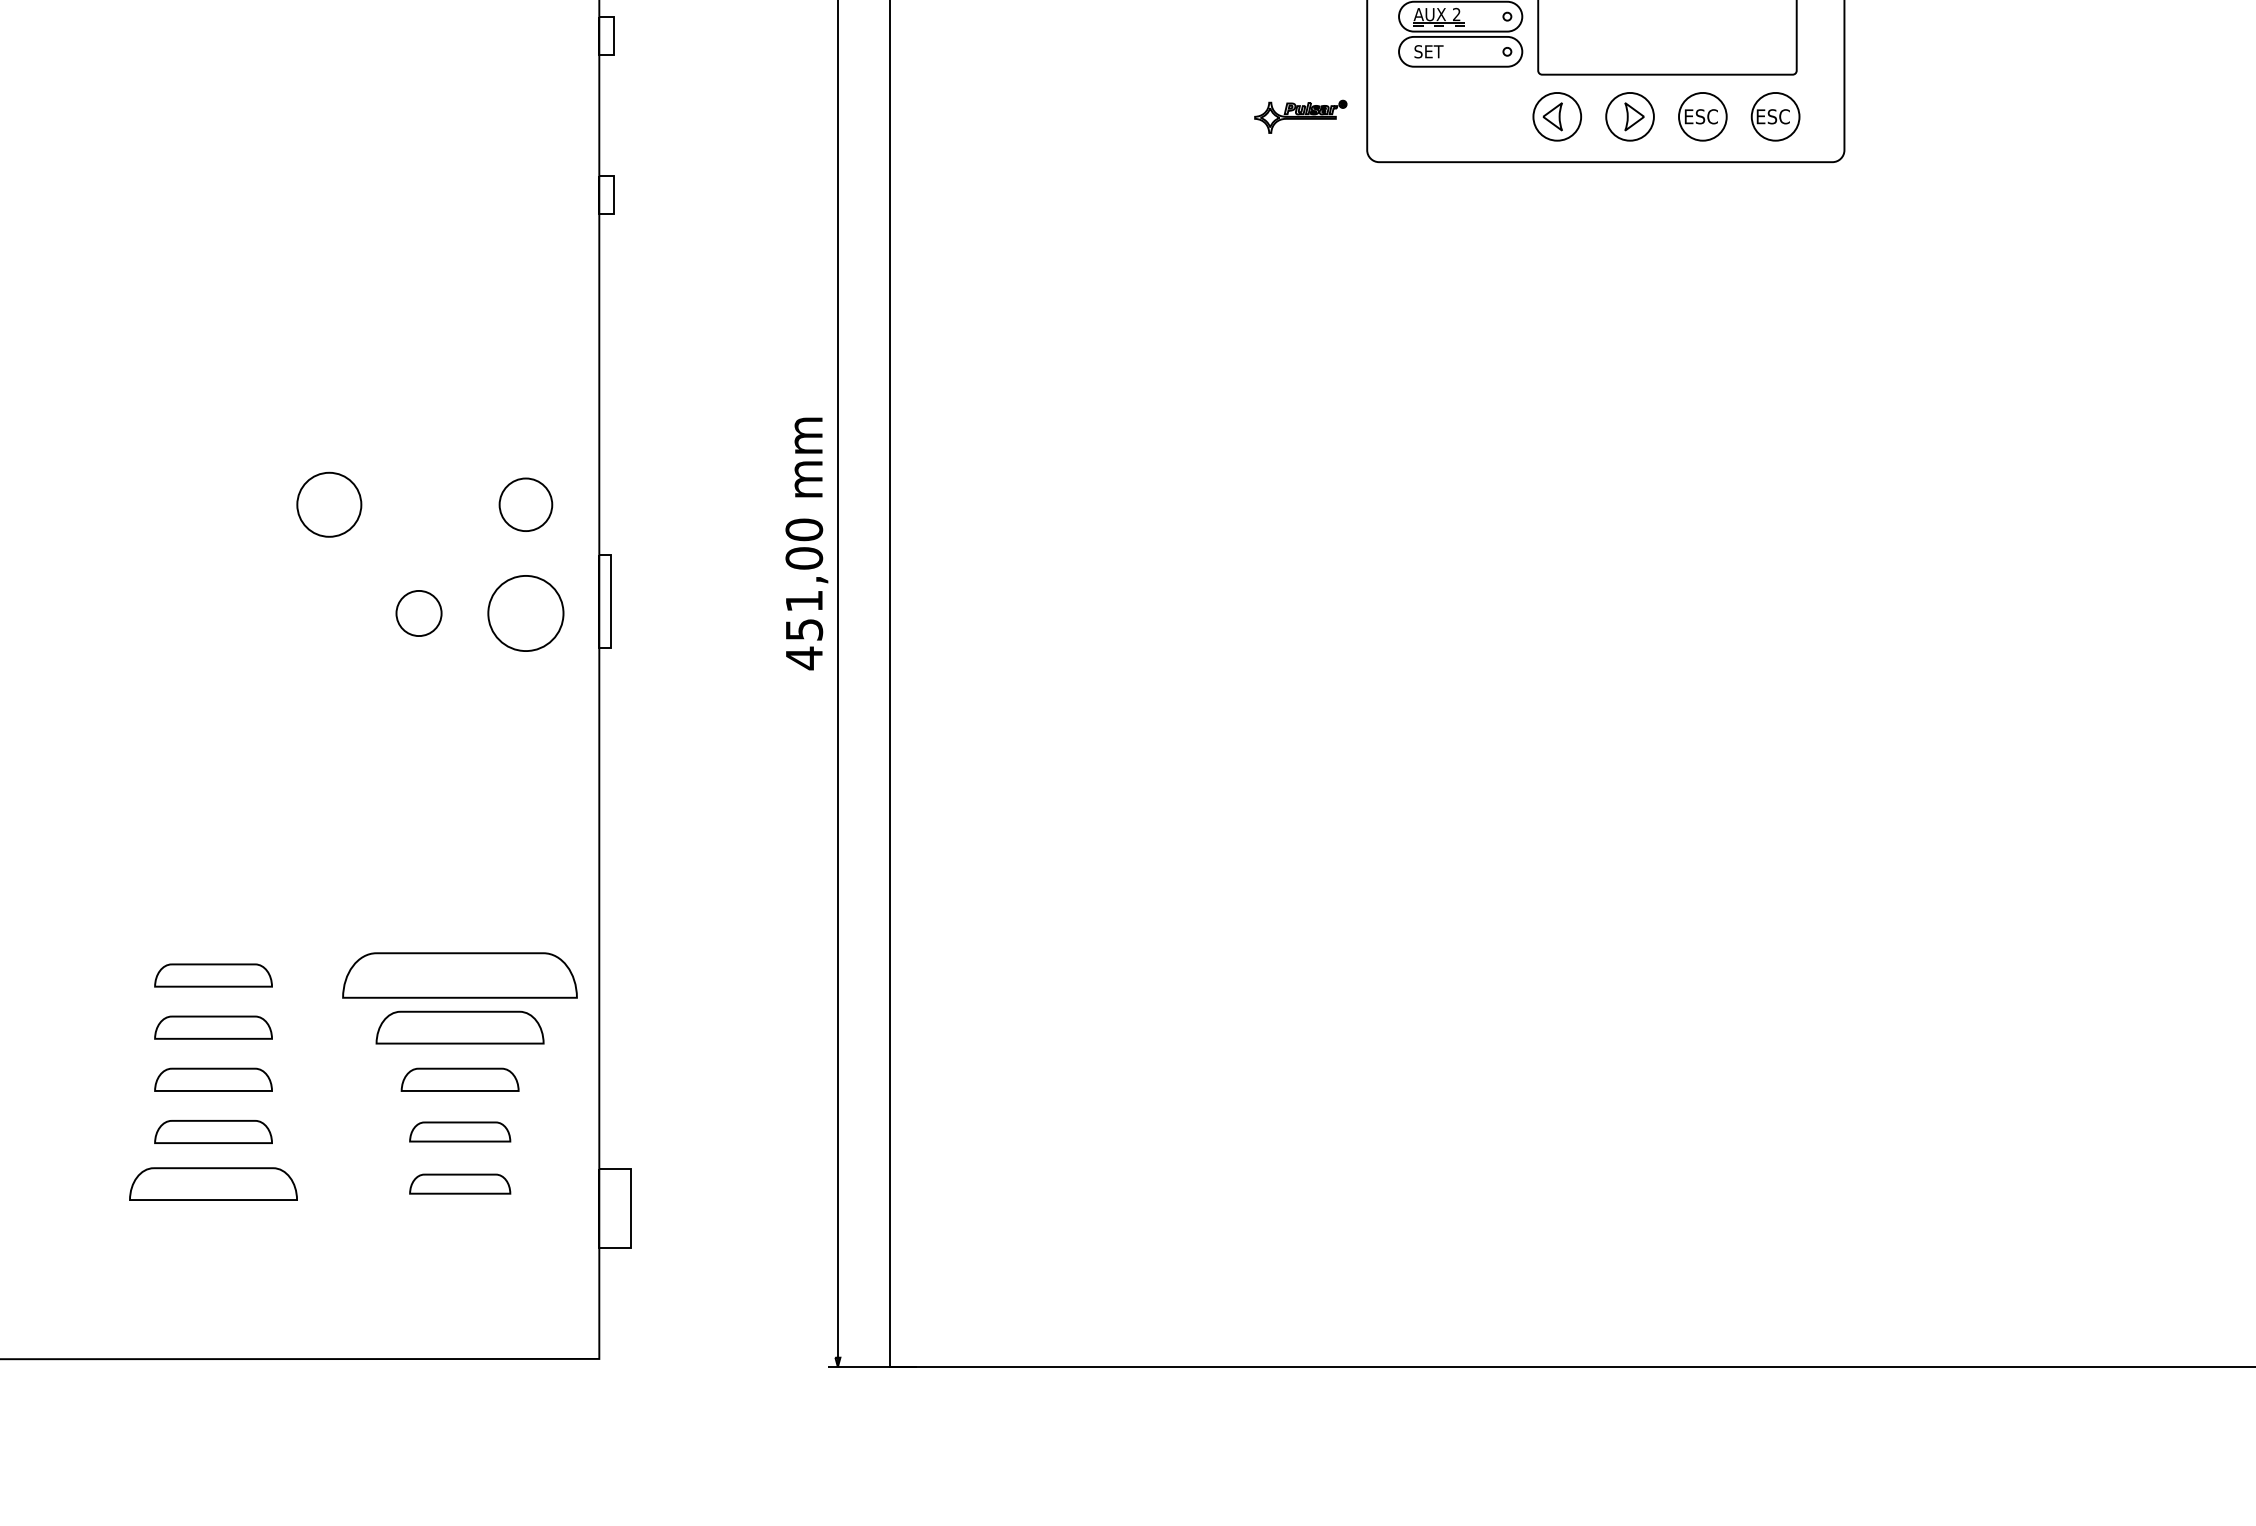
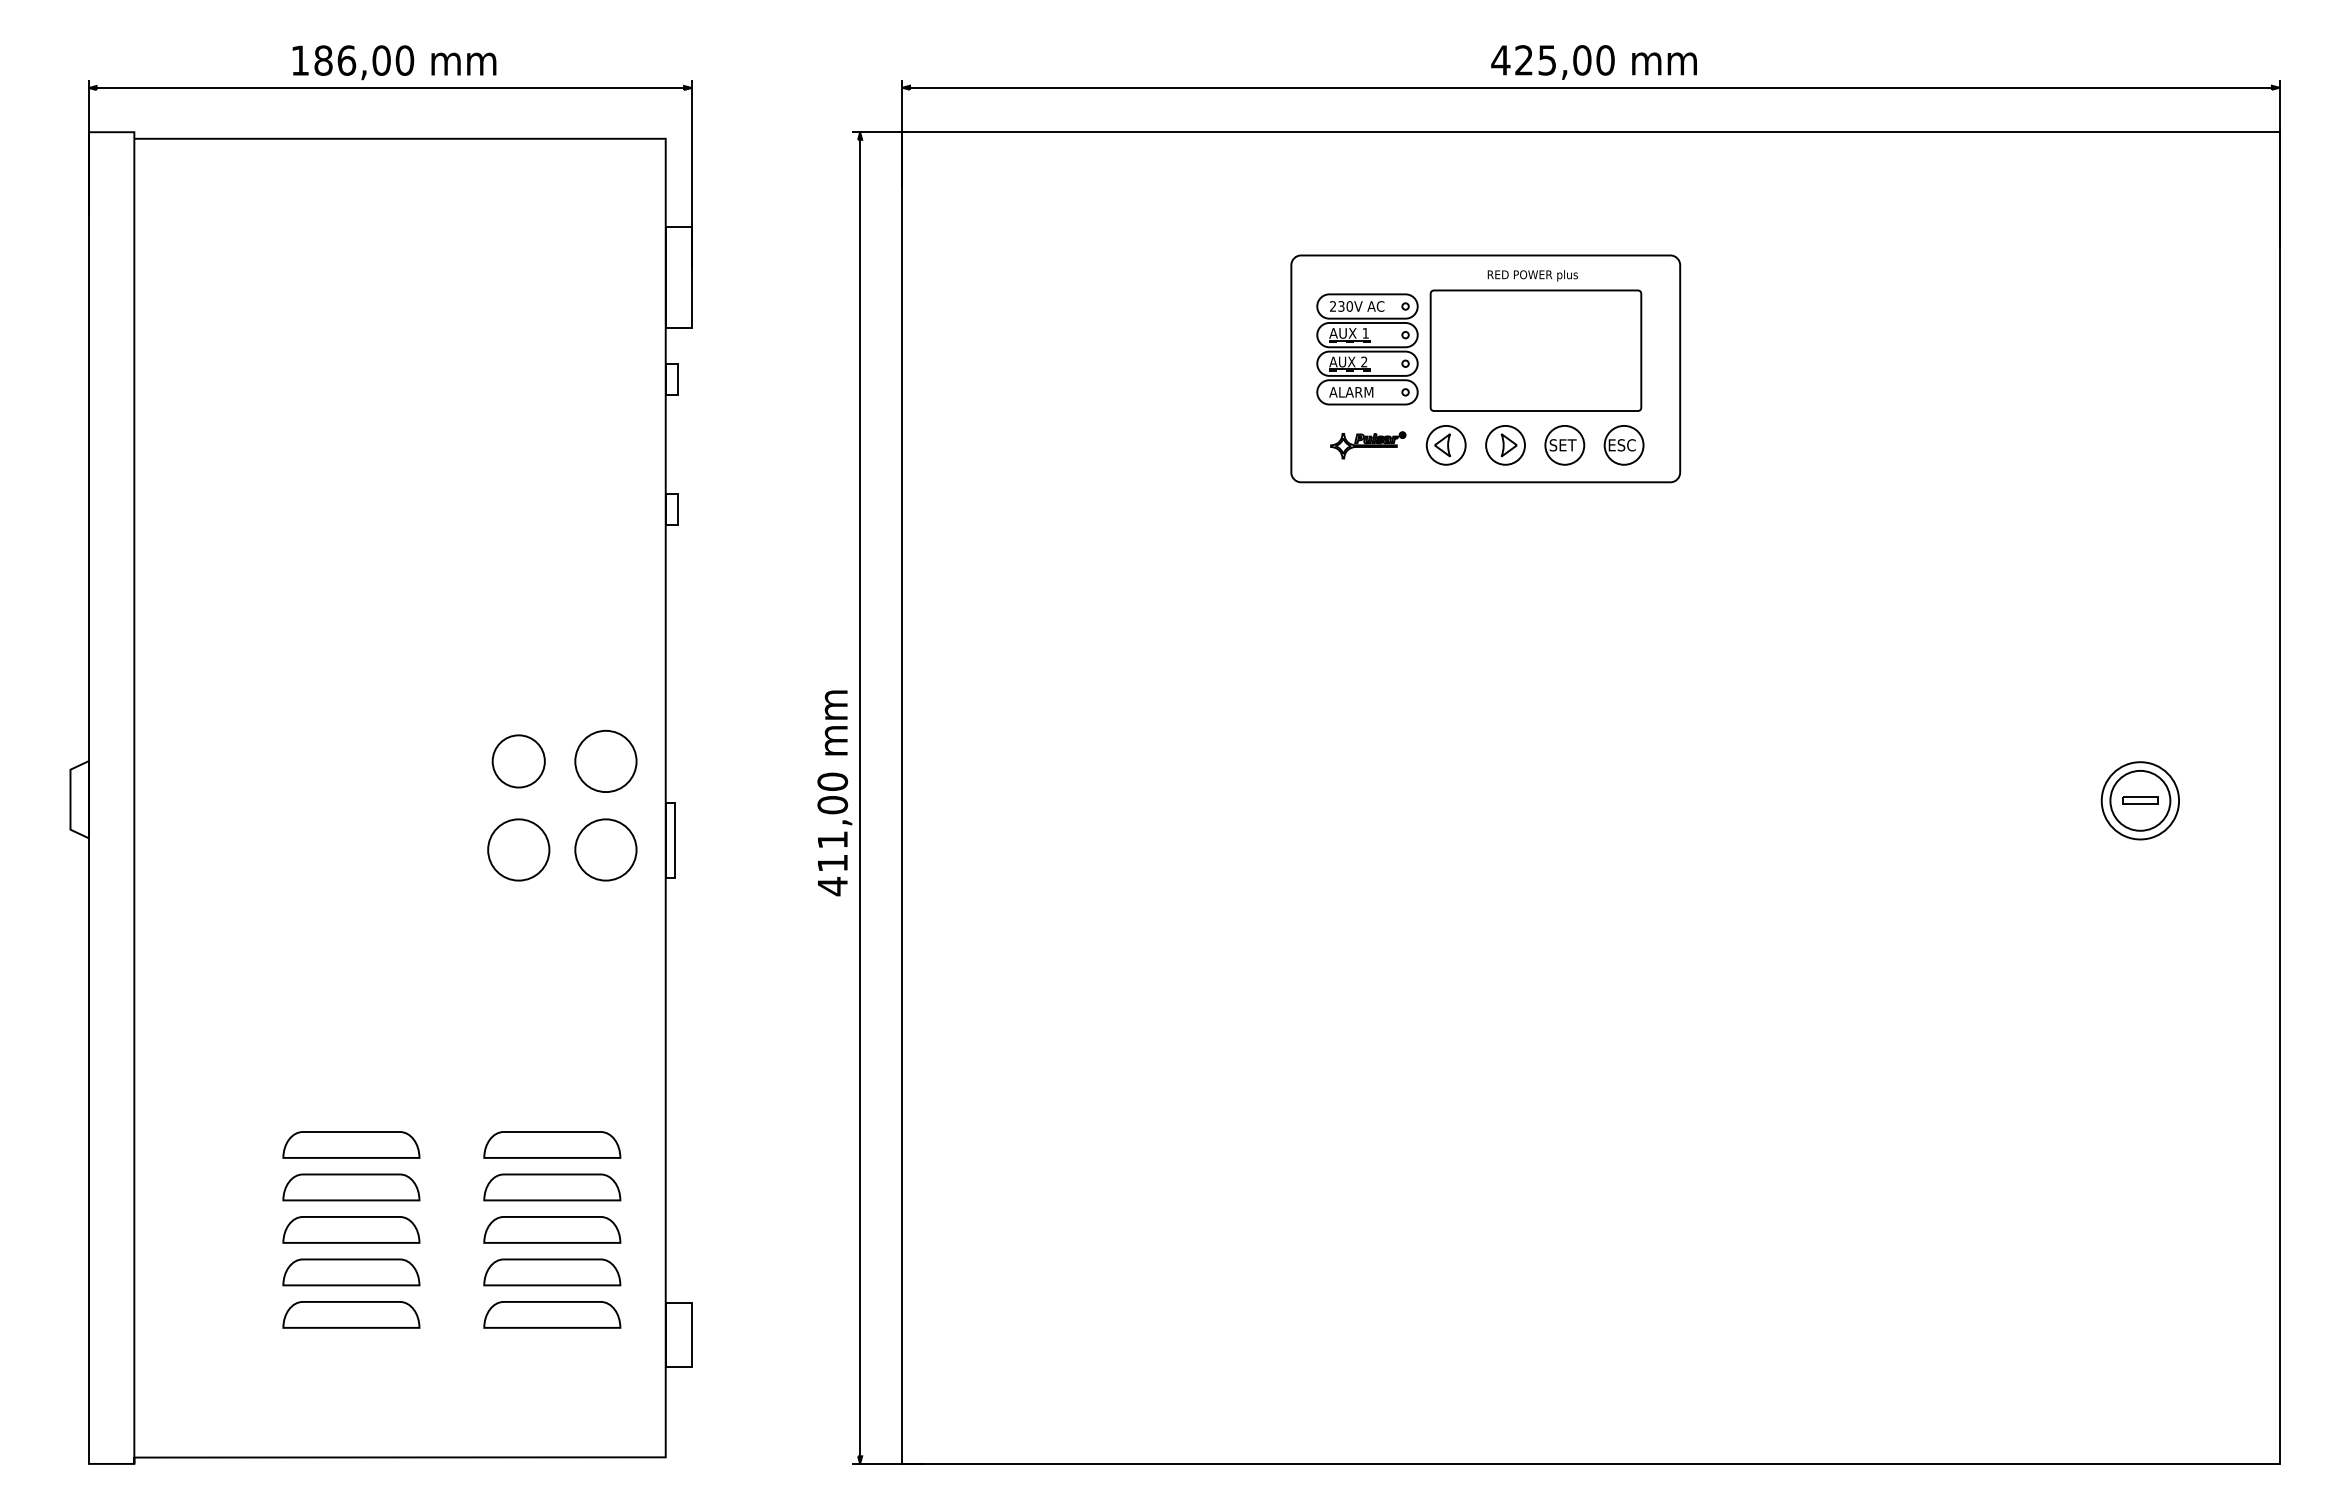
text: (1441, 50) -> (1351, 391), SET -> ALARM
part: (1301, 117) -> (1368, 445), moved
text: (1701, 117) -> (1563, 445), ESC -> SET
part: (328, 504) -> (518, 761), moved
part: (525, 504) -> (605, 761), size x1.43
part: (418, 612) -> (518, 849), size x1.67
text: (805, 628) -> (833, 862), 451,00 -> 411,00
part: (213, 974) -> (351, 1144), size x1.43
part: (460, 974) -> (552, 1144), size x0.71
part: (213, 1027) -> (351, 1187), size x1.43
part: (213, 1079) -> (351, 1229), size x1.43
part: (460, 1079) -> (552, 1229), size x1.43
part: (213, 1132) -> (351, 1272), size x1.43
part: (460, 1132) -> (552, 1272), size x1.67
part: (460, 1183) -> (552, 1314), size x1.67

